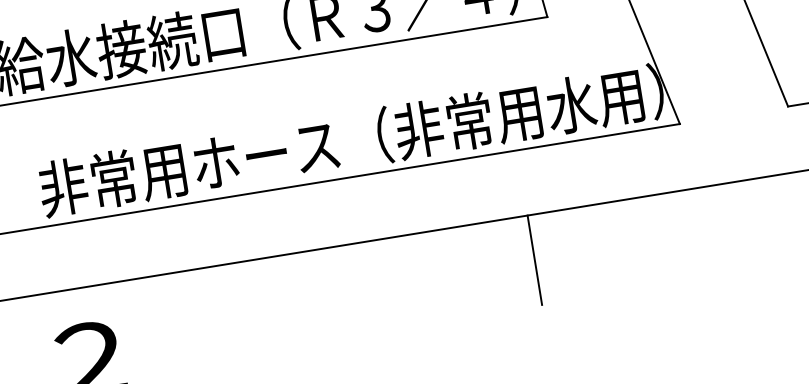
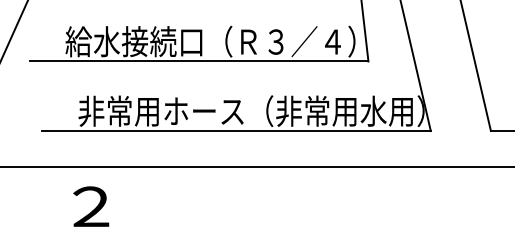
line: (534, 259) -> (340, 191), removed

